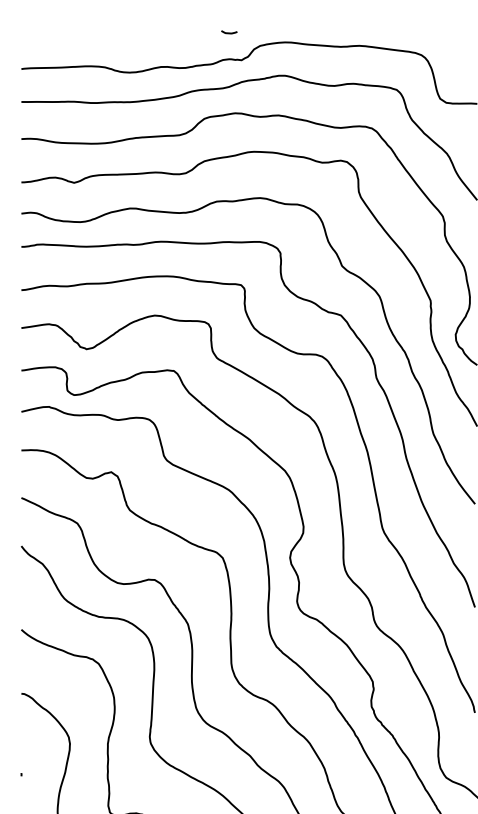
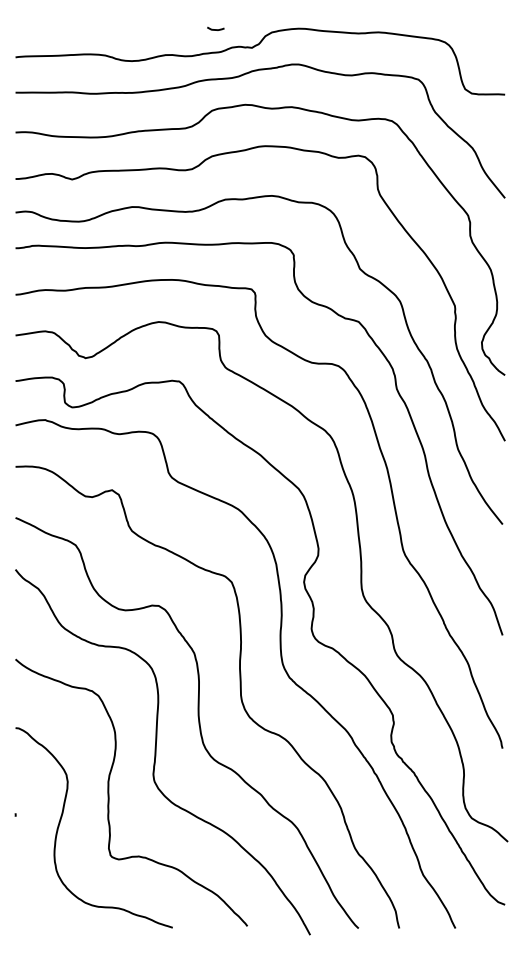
curve: (229, 32) -> (215, 29), moved

